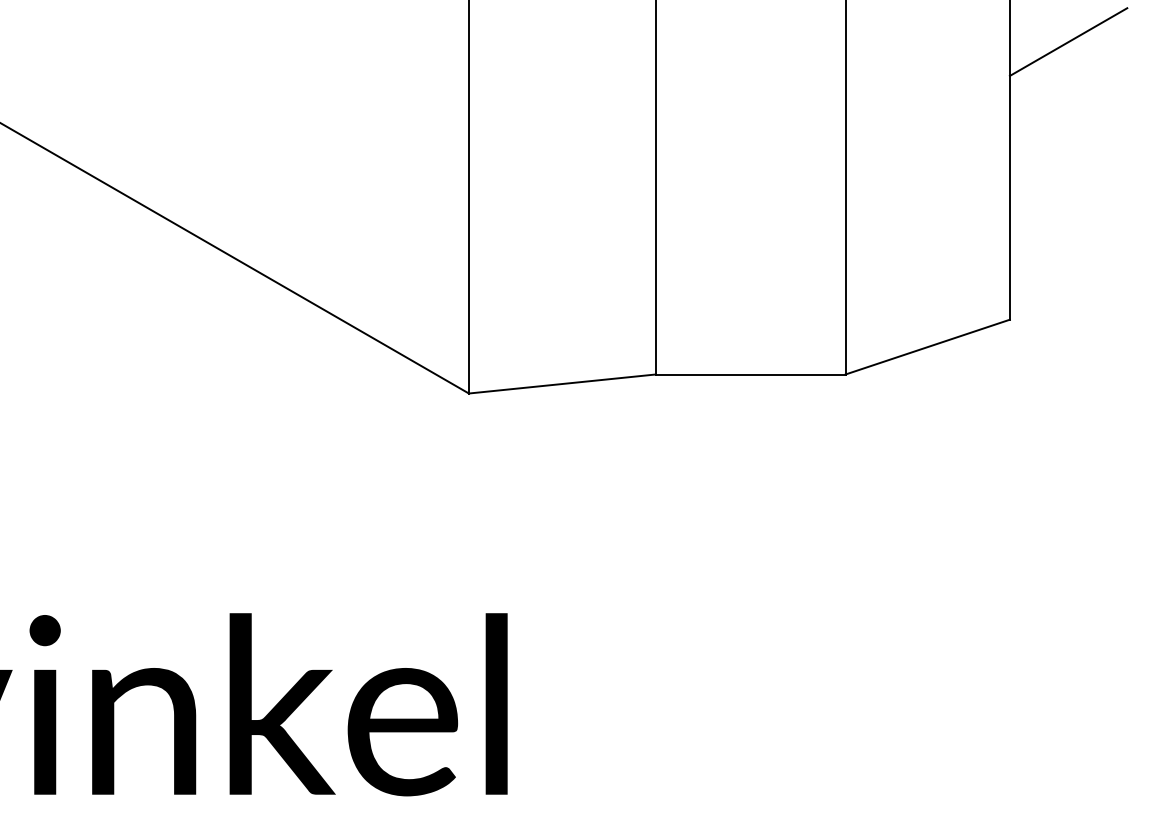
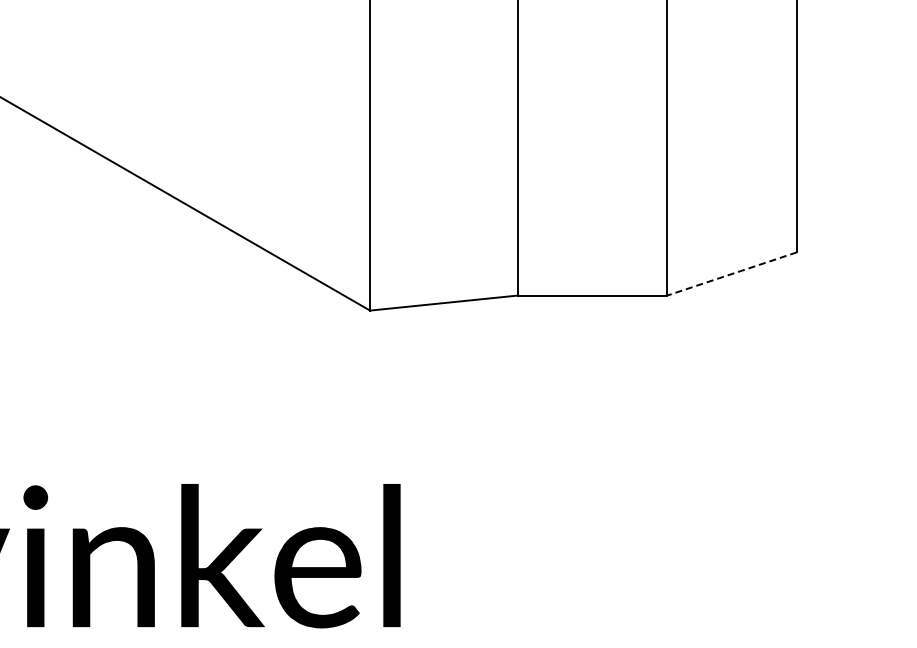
line: (1067, 42) -> (842, 33), removed
line: (927, 347) -> (731, 274), solid -> dashed

